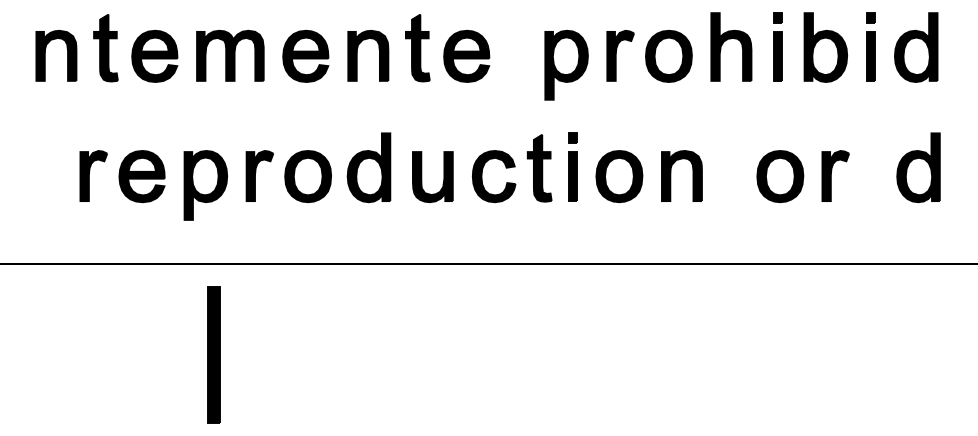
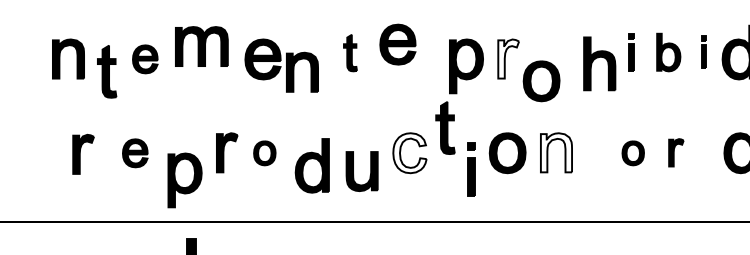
part: (731, 39) -> (599, 57), moved
part: (777, 46) -> (631, 51), size x0.7
part: (870, 46) -> (703, 51), size x0.6
part: (825, 47) -> (668, 52), size x0.7
part: (105, 48) -> (106, 72), moved
part: (417, 48) -> (350, 53), size x0.7
part: (154, 55) -> (145, 58), size x0.7
part: (230, 55) -> (201, 46), moved
part: (357, 55) -> (294, 72), moved
part: (466, 55) -> (397, 43), moved
fill: (620, 55) -> (508, 58), removed
part: (668, 56) -> (541, 81), moved
part: (572, 166) -> (471, 168), moved
part: (368, 167) -> (311, 165), moved
part: (539, 168) -> (445, 128), moved
part: (93, 175) -> (83, 153), moved
fill: (681, 175) -> (556, 152), removed
part: (835, 175) -> (676, 152), size x0.7
part: (141, 176) -> (134, 153), size x0.7
part: (307, 176) -> (264, 153), size x0.6
fill: (493, 176) -> (409, 153), removed
part: (780, 176) -> (633, 153), size x0.6
part: (422, 177) -> (354, 171), moved
part: (205, 185) -> (184, 180), moved

